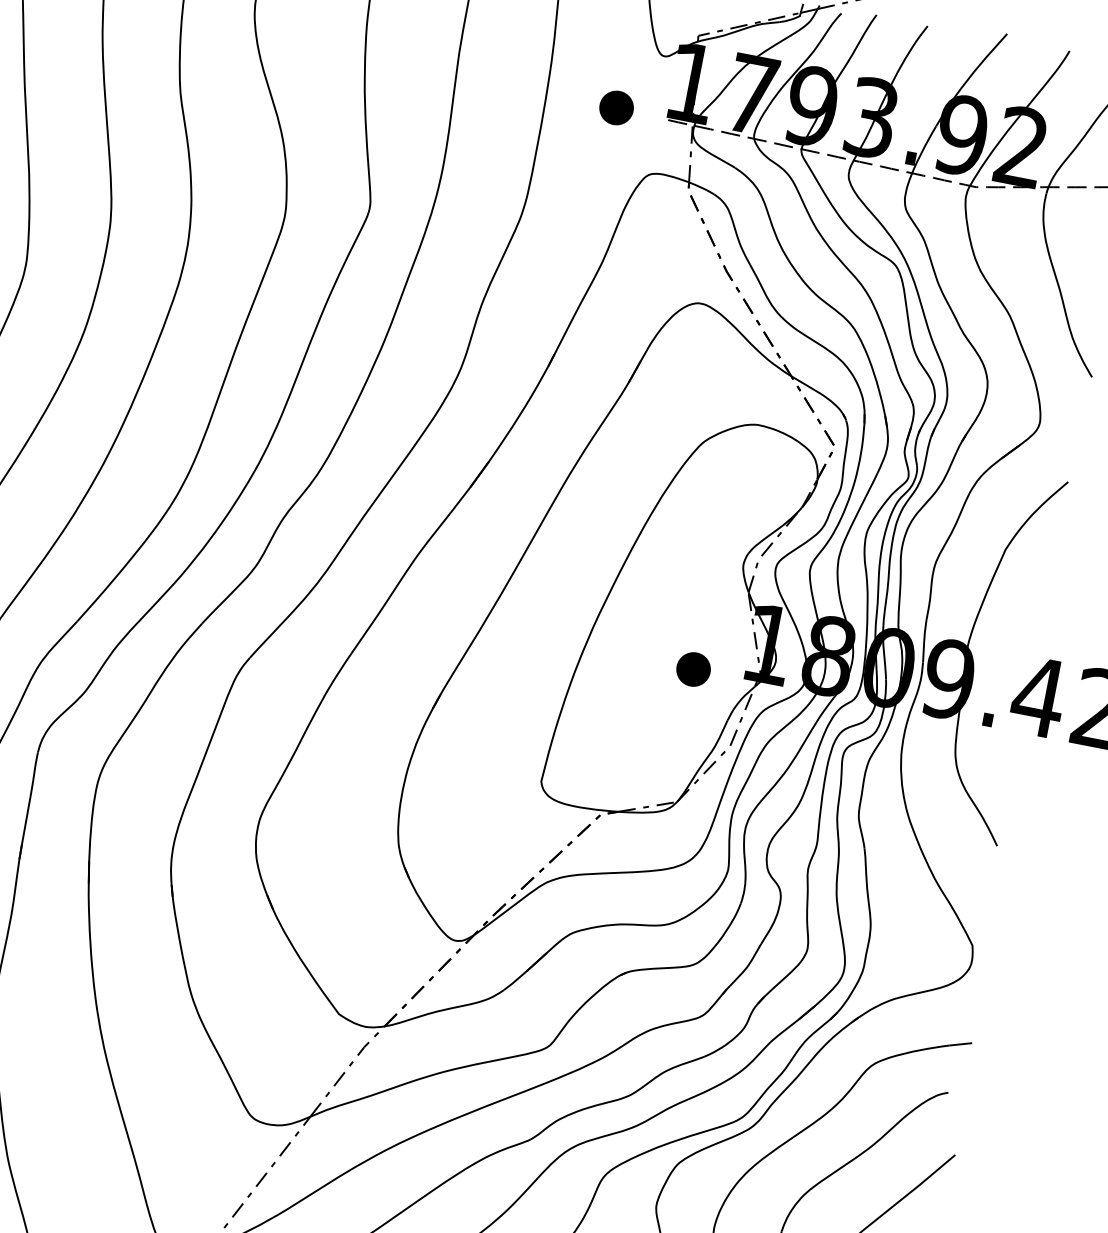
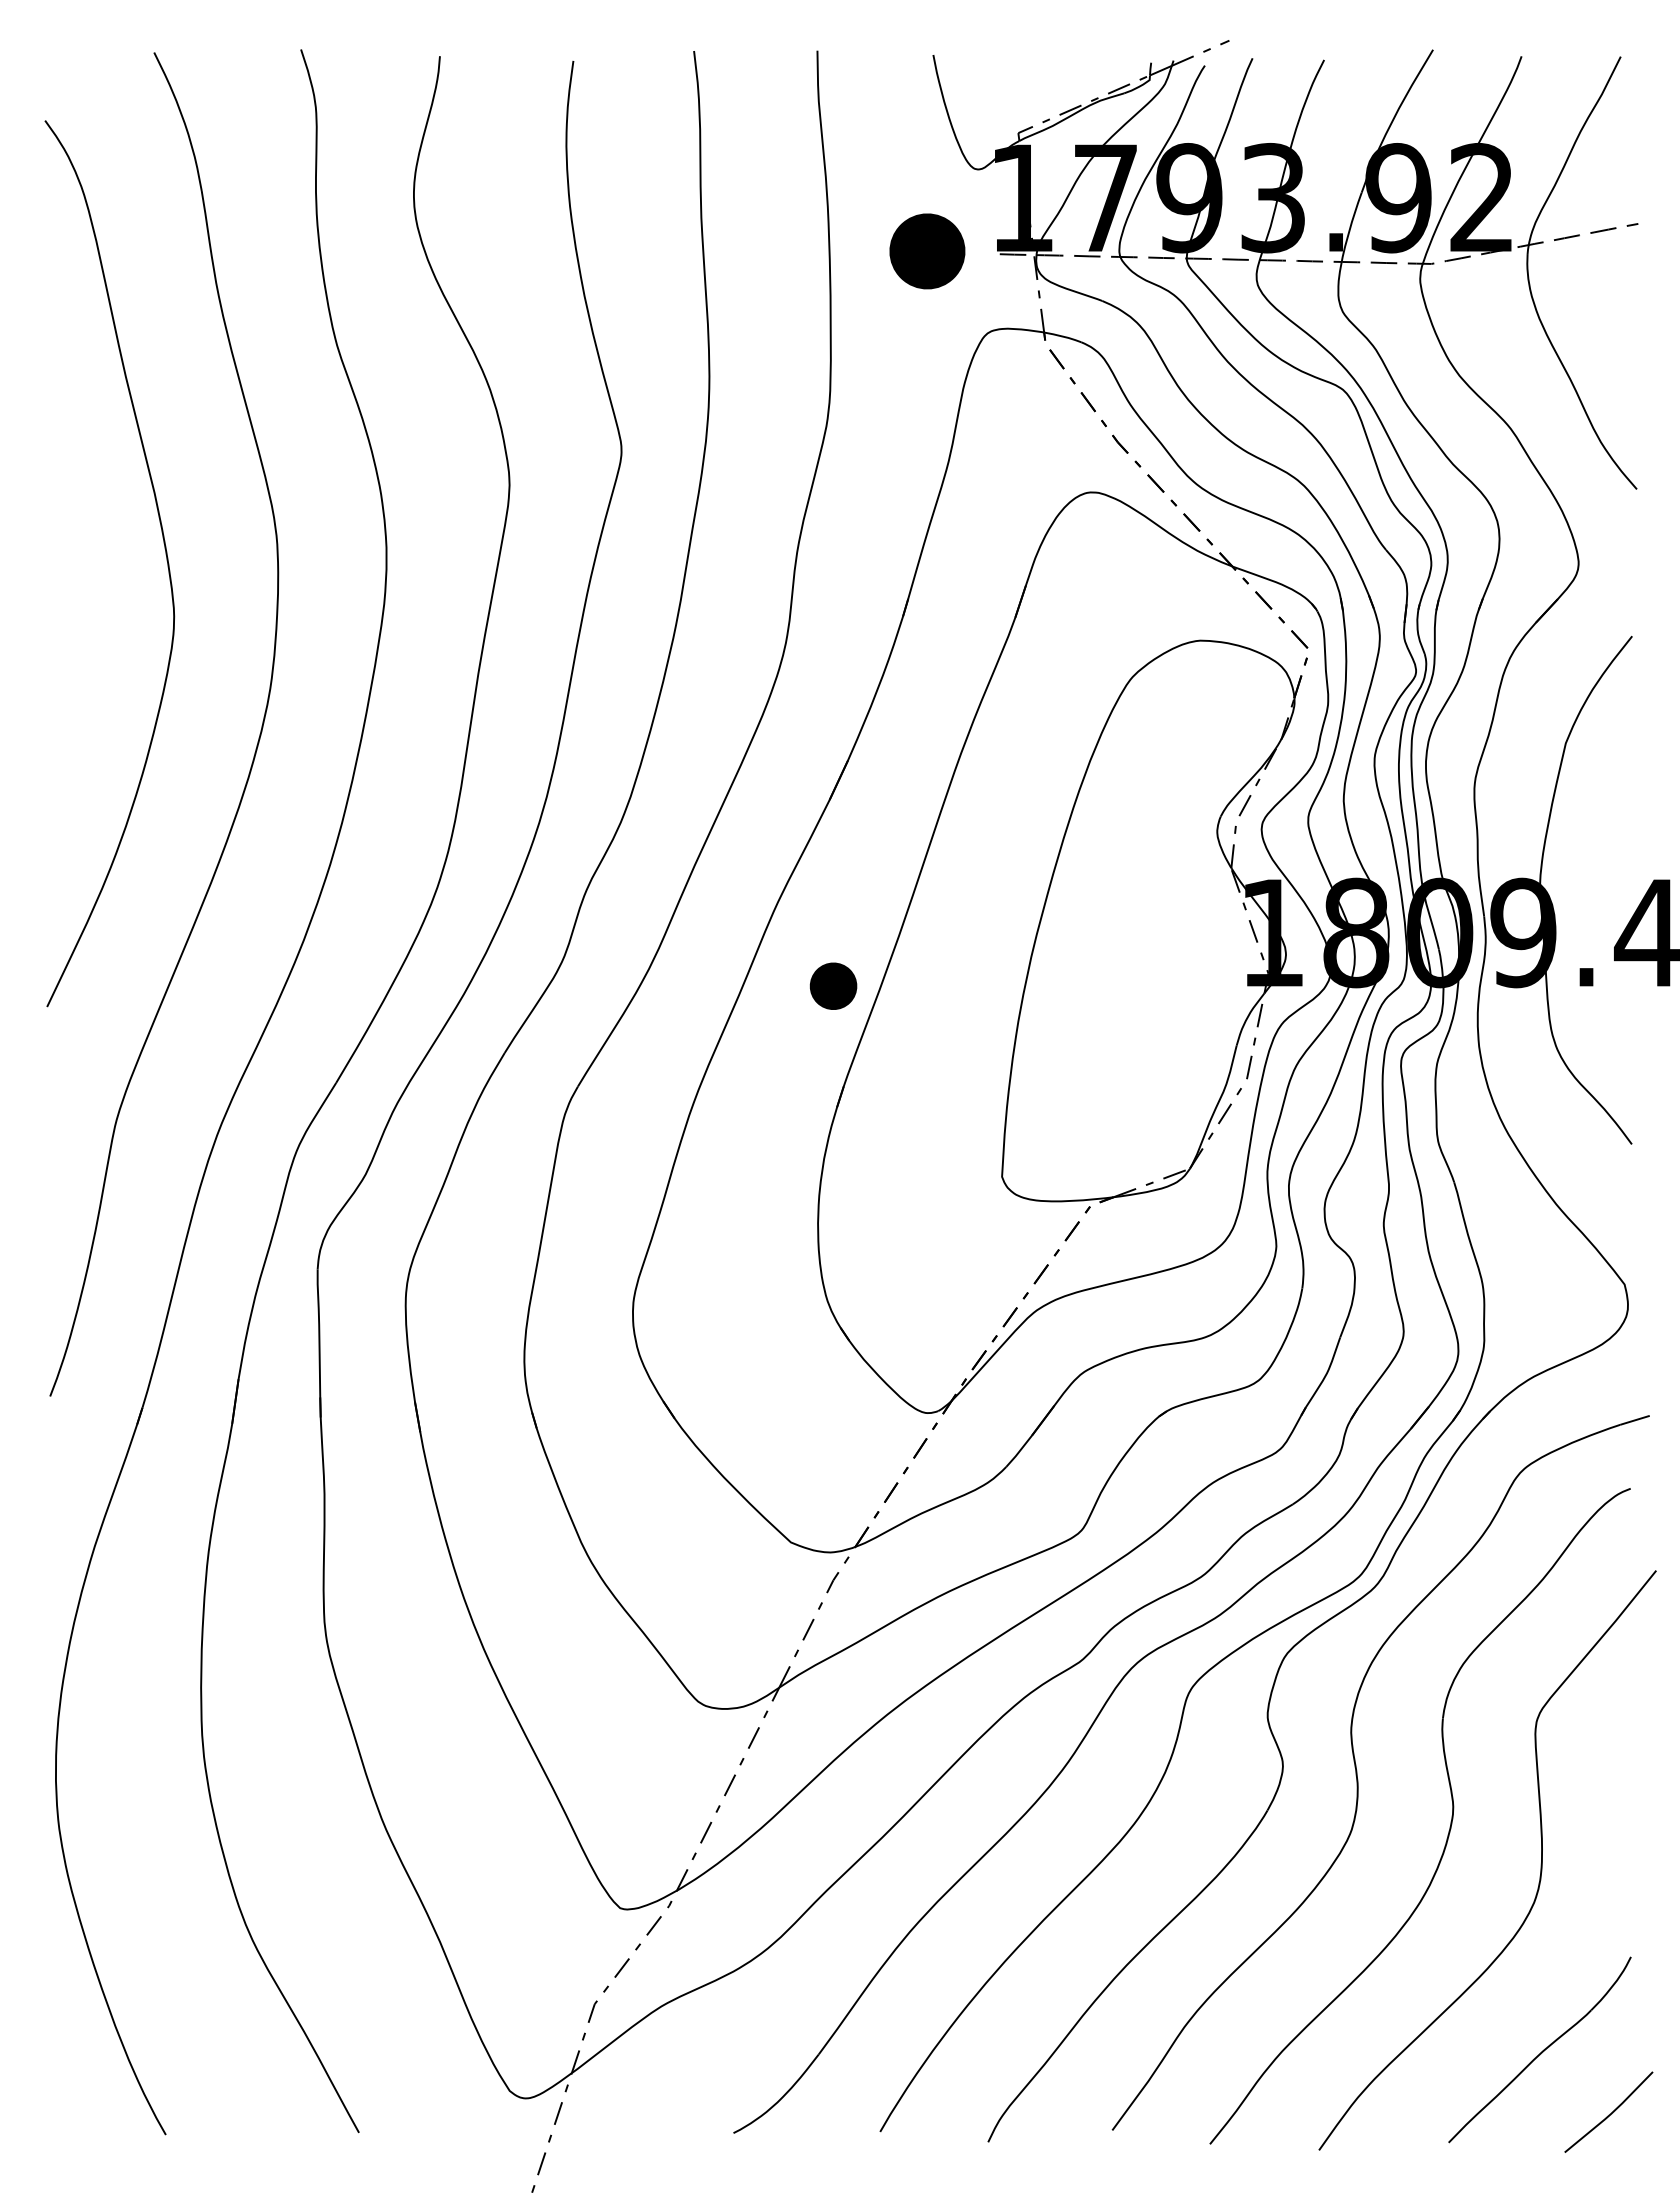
part: (616, 107) -> (926, 251), size x1.6
part: (693, 668) -> (833, 985), moved

